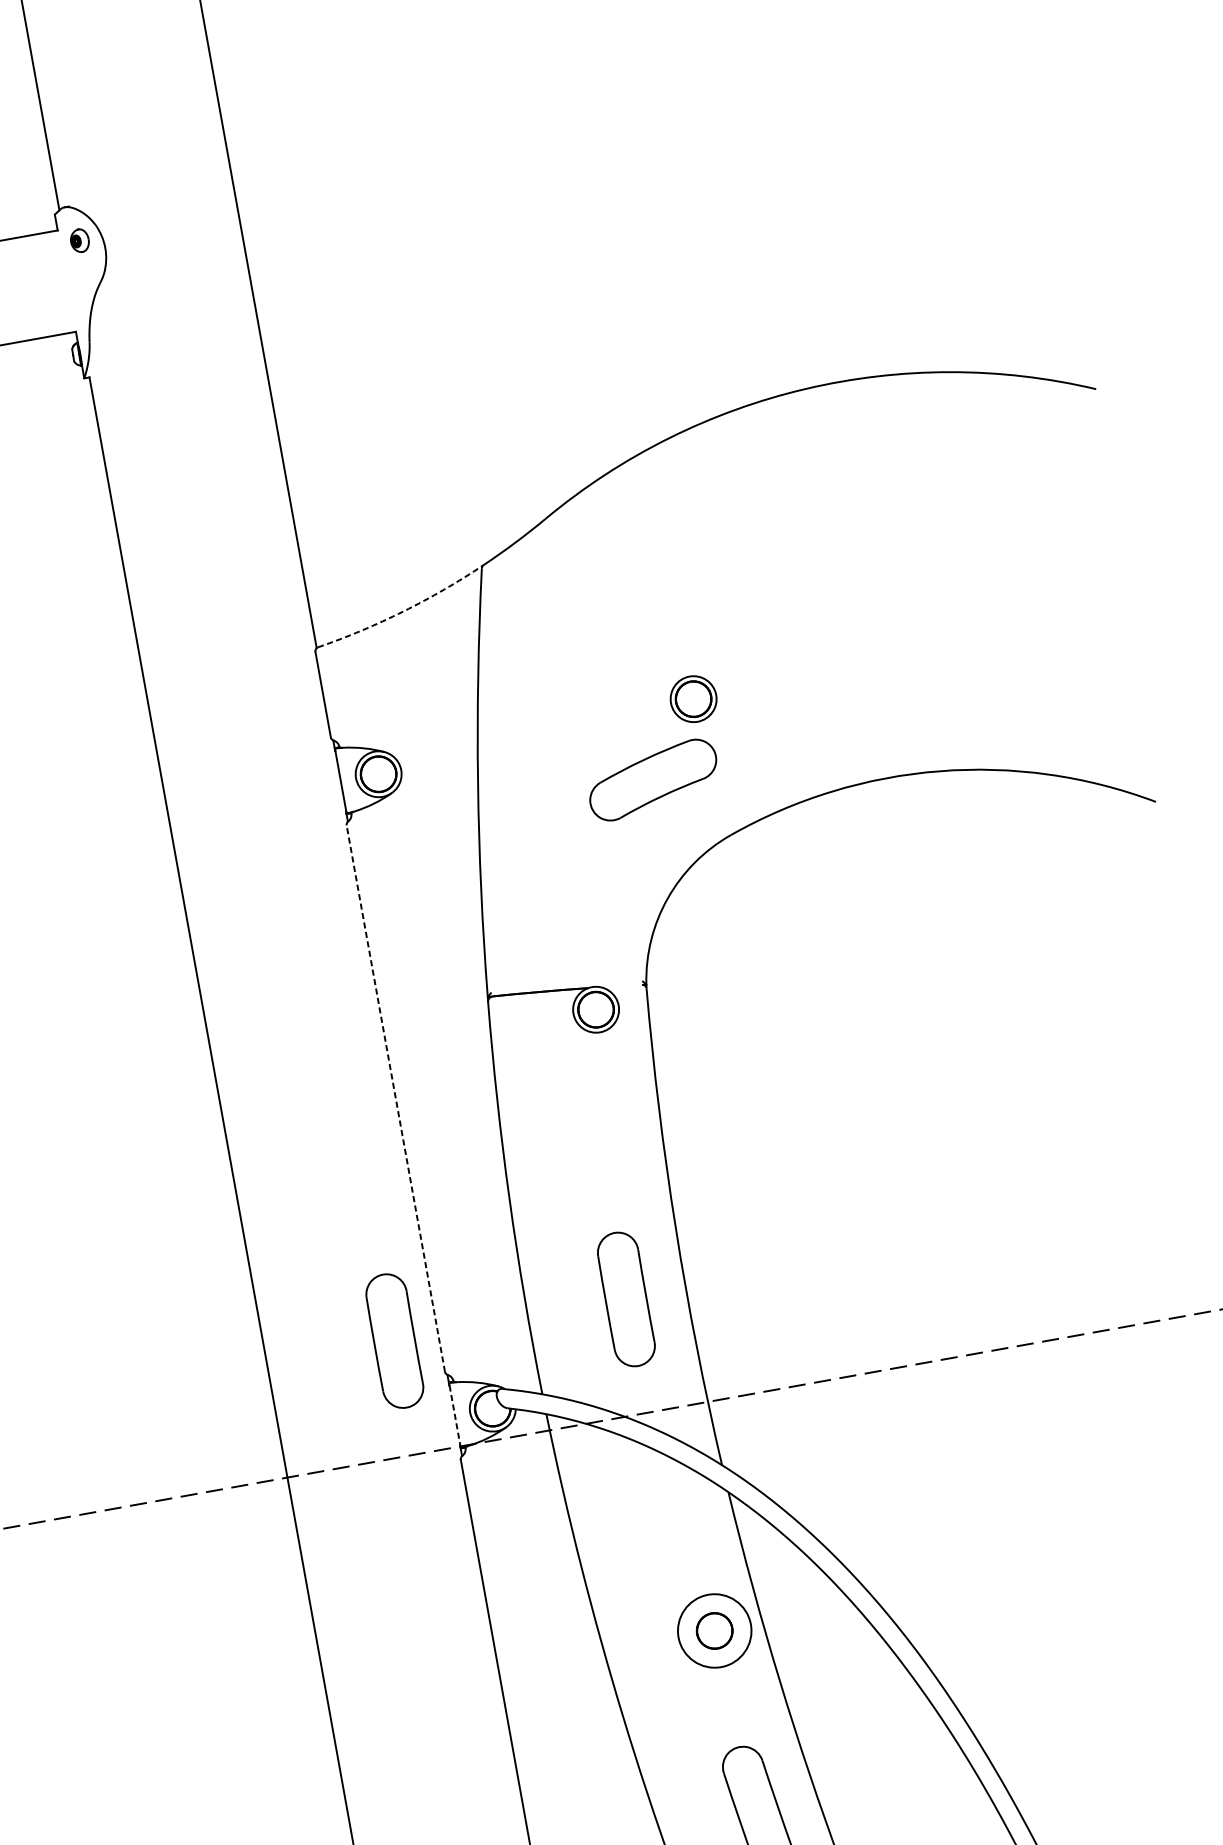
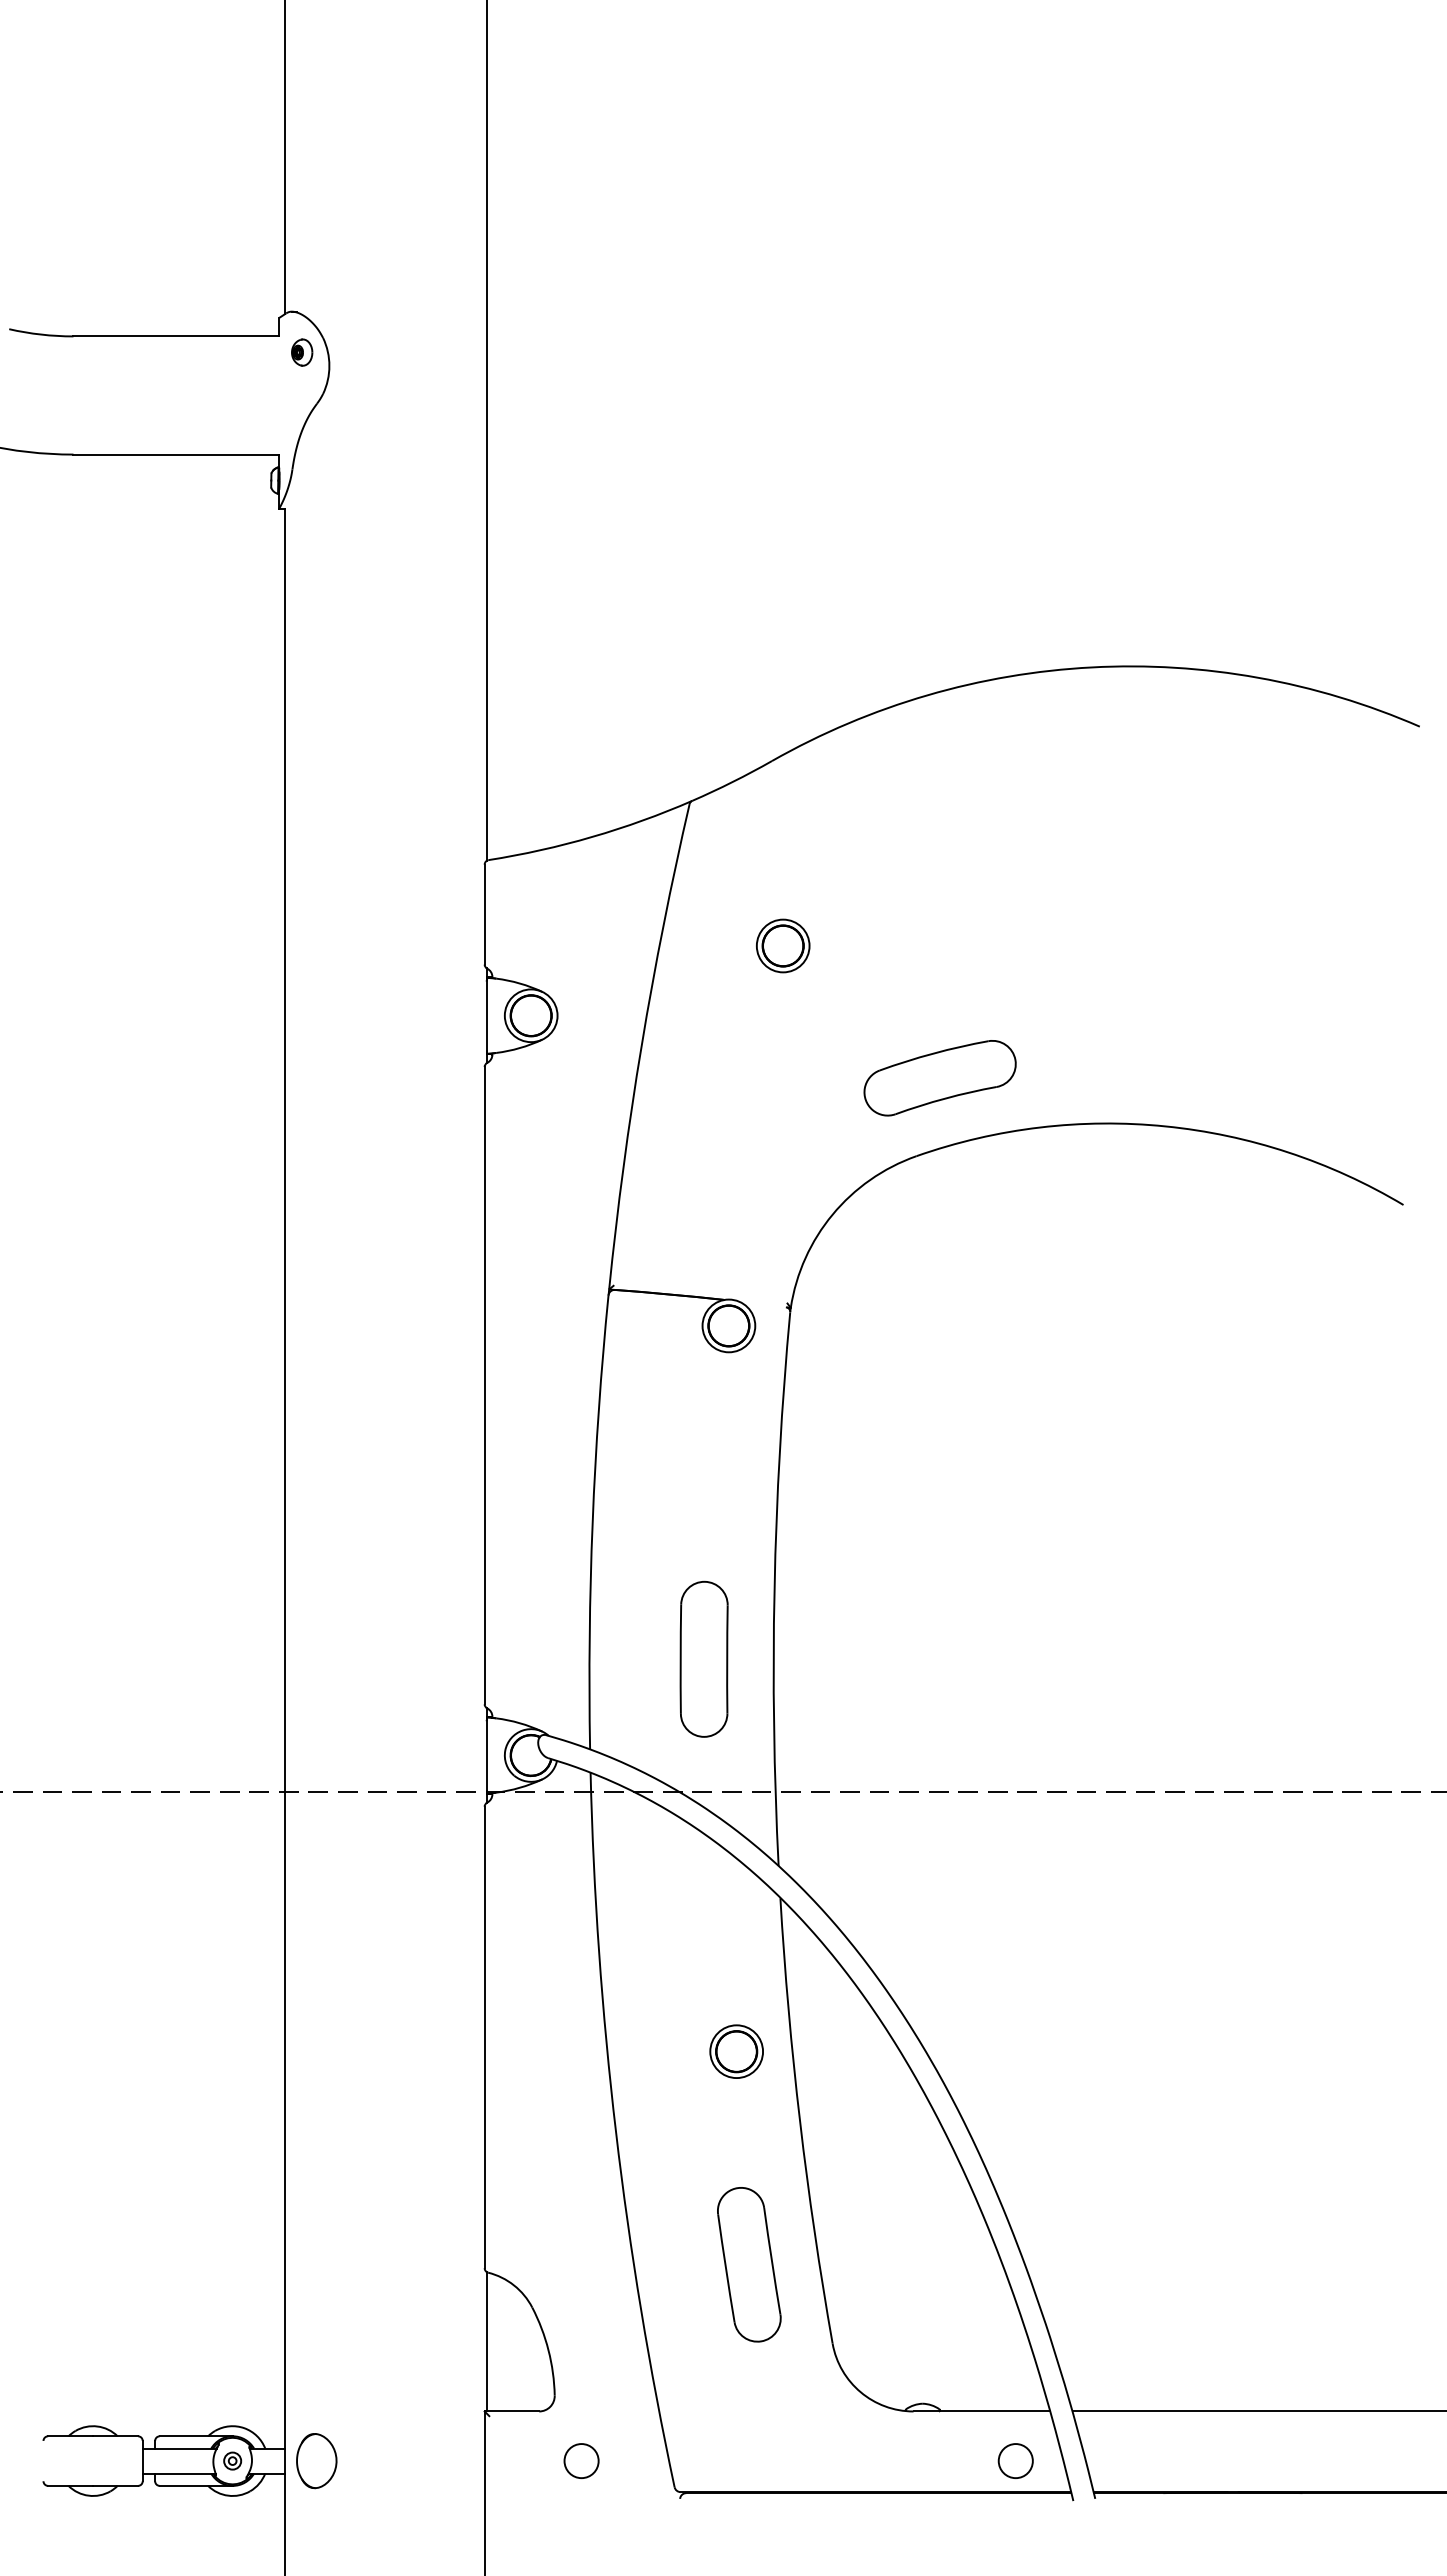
arc: (403, 611) -> (592, 836), dashed -> solid
part: (693, 698) -> (783, 945), moved
part: (652, 780) -> (939, 1078), moved
line: (395, 1098) -> (484, 1385), dashed -> solid
part: (394, 1340) -> (433, 1658), removed
line: (455, 1415) -> (487, 1755), dashed -> solid
circle: (714, 1630) -> (736, 2051), size x0.62

